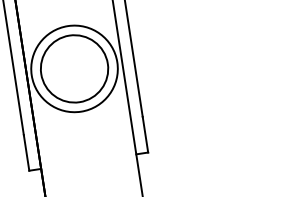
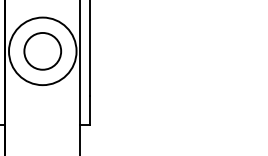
circle: (74, 69) -> (42, 51), size x0.7

